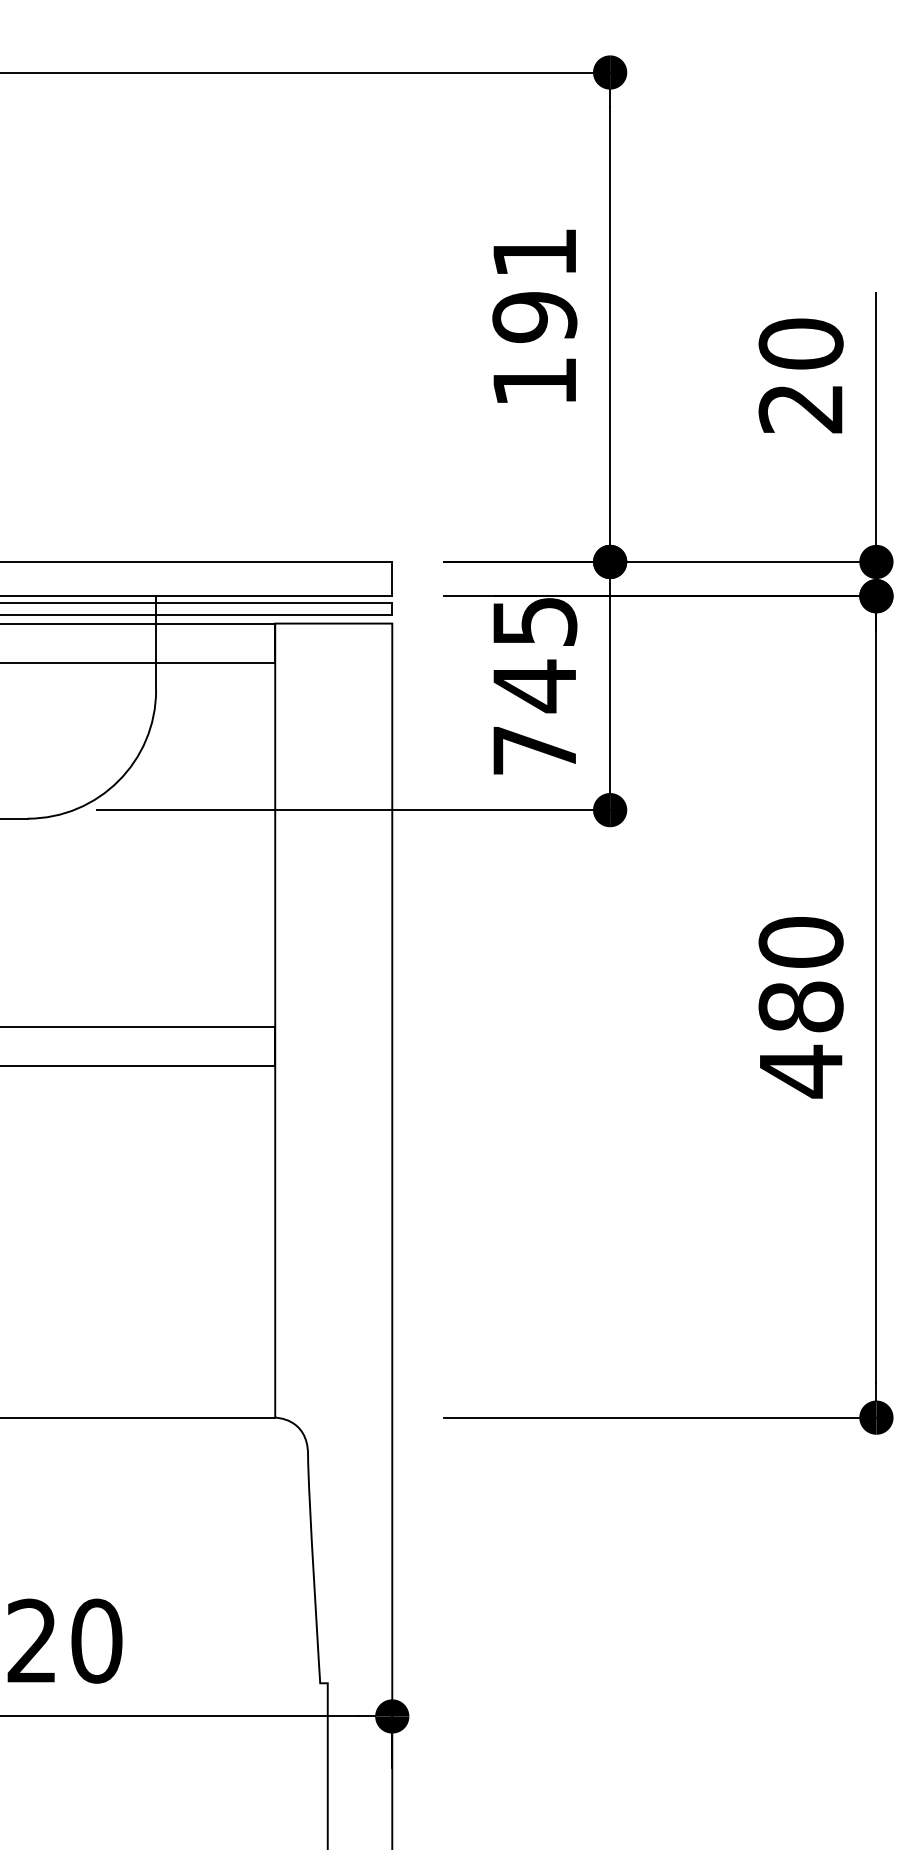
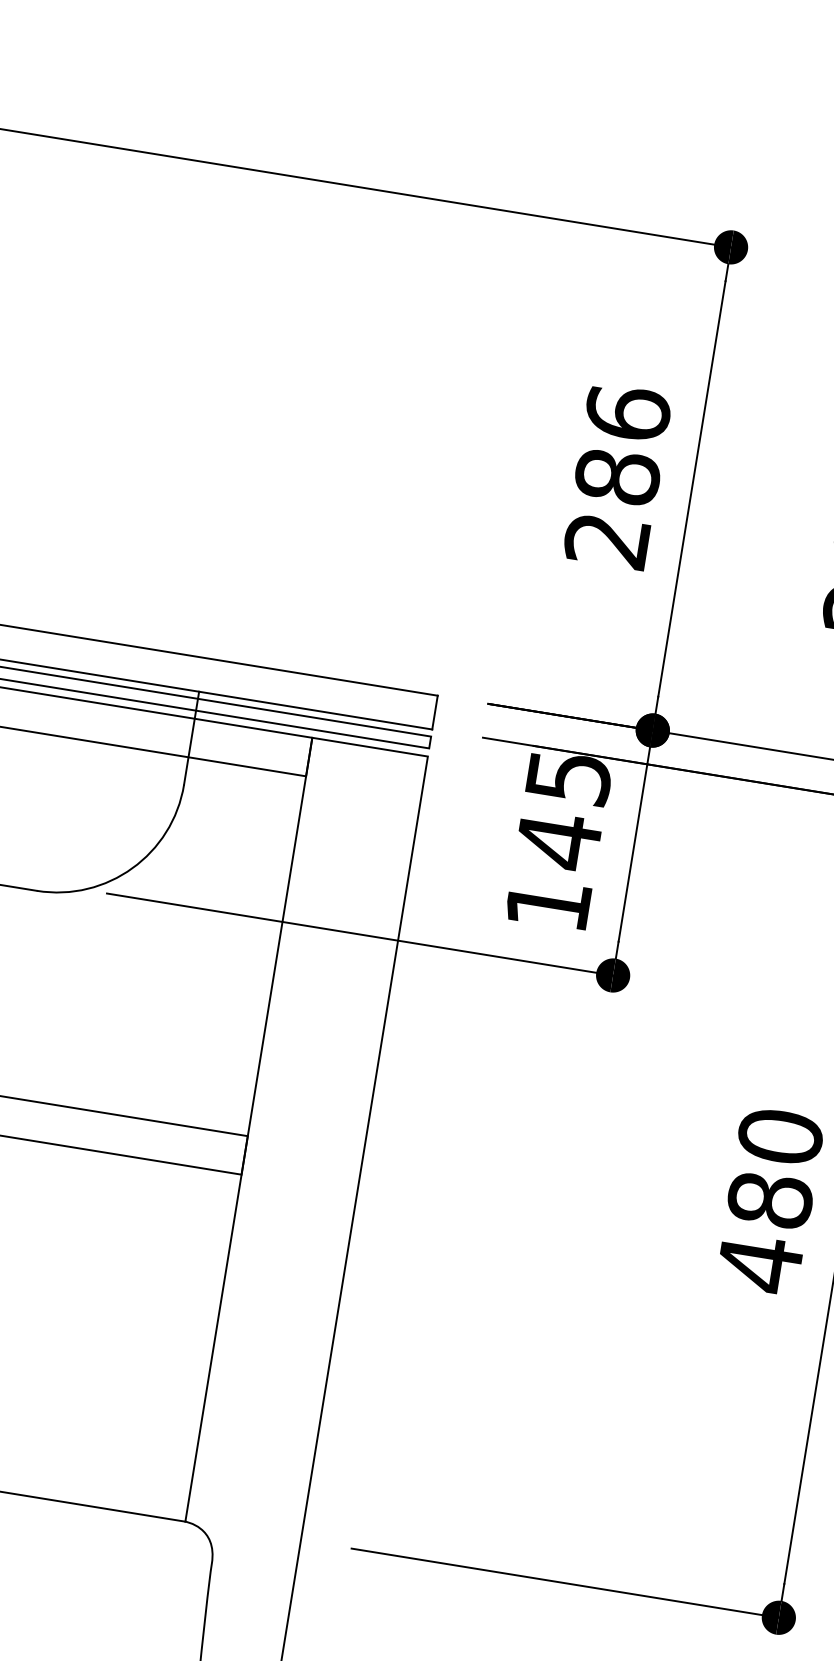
text: (534, 316) -> (617, 476), 191 -> 286
text: (534, 750) -> (547, 904), 745 -> 145

